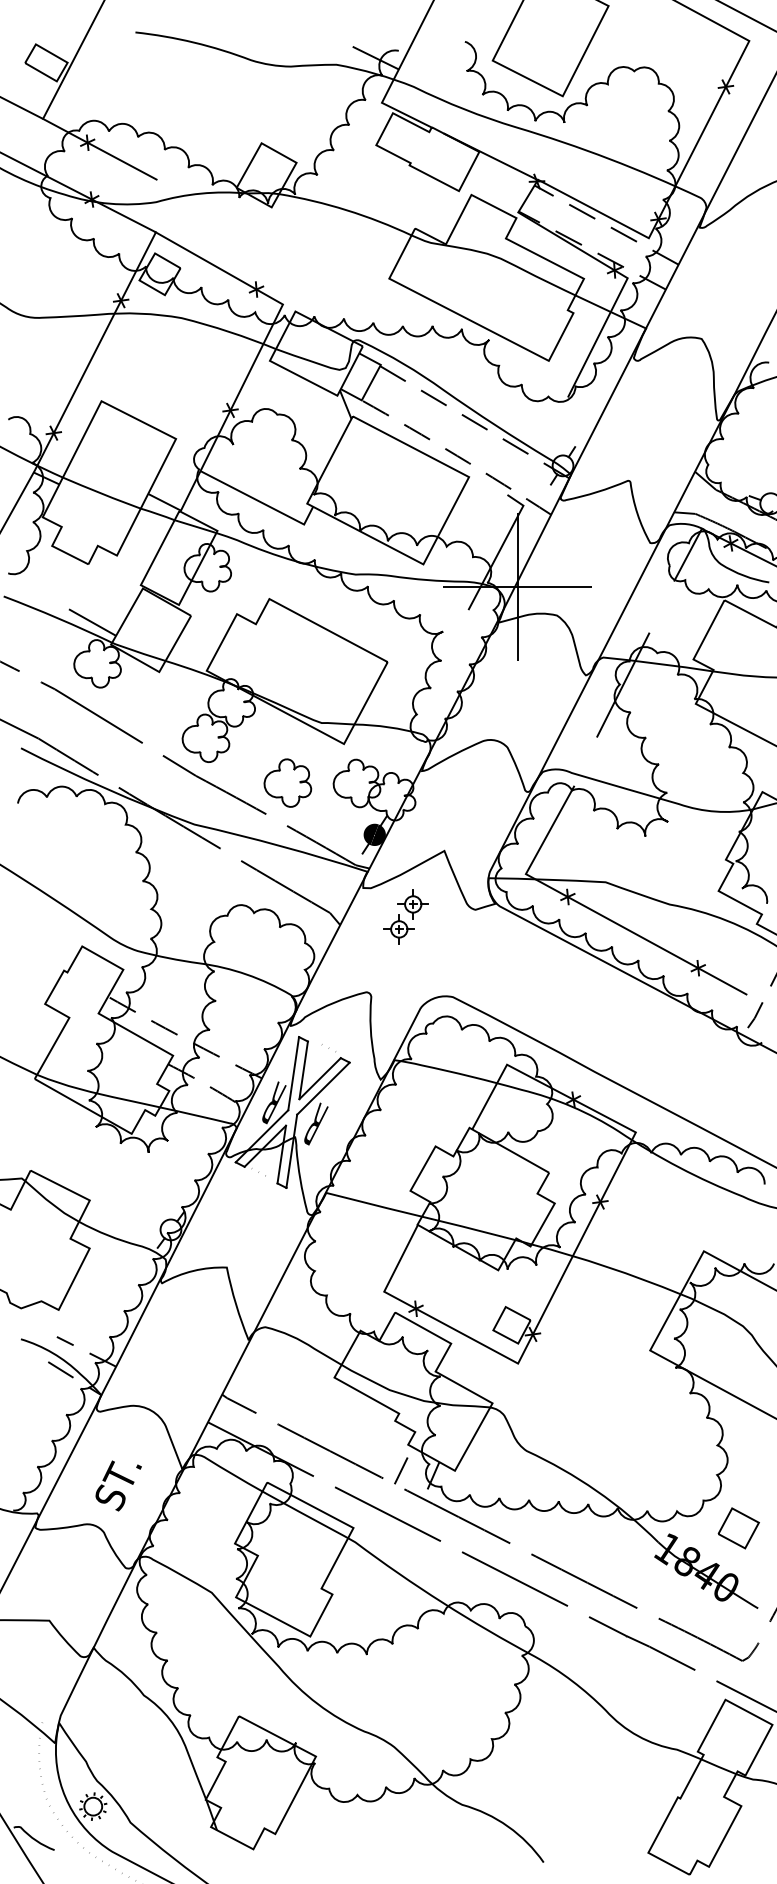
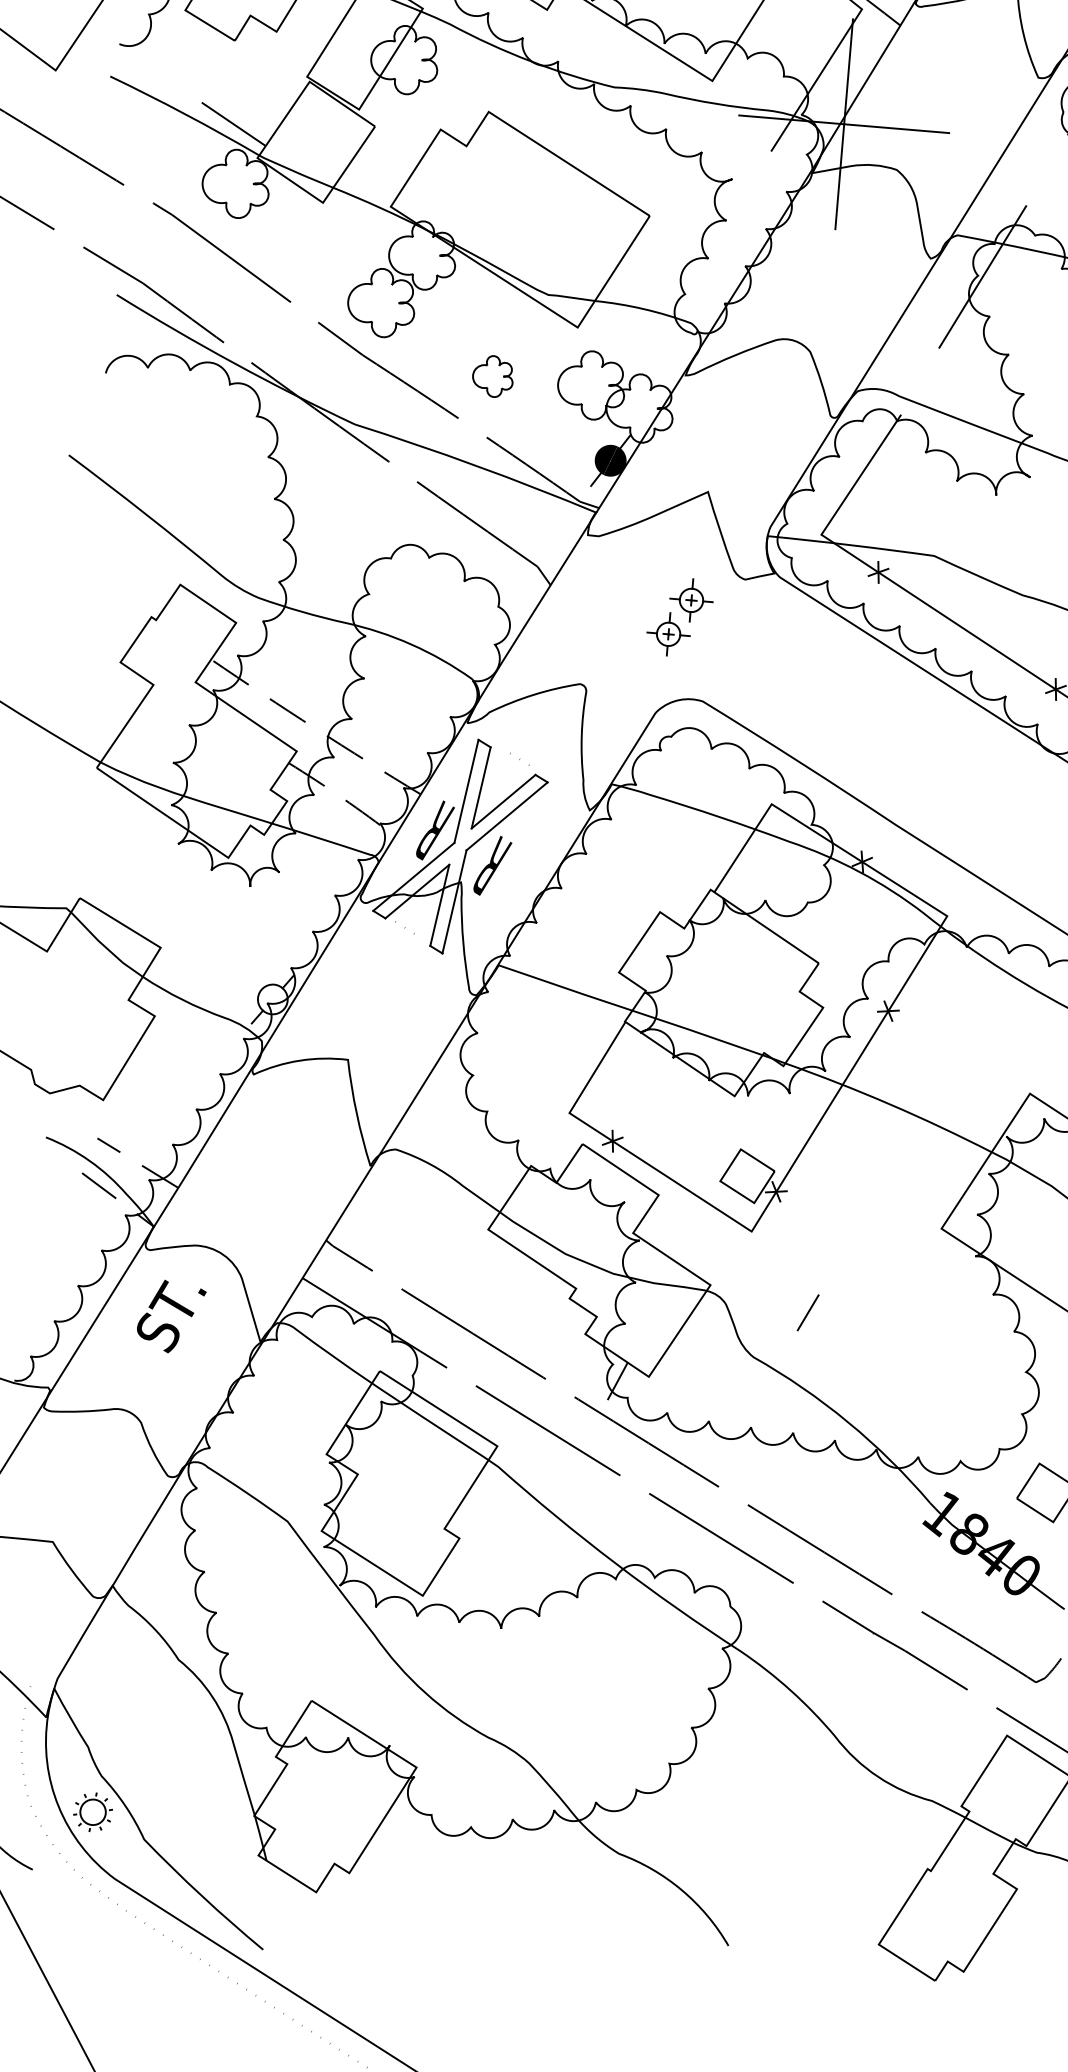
part: (287, 782) -> (492, 375), size x0.6
part: (405, 916) -> (679, 616), moved
line: (401, 1470) -> (808, 1312), moved
text: (118, 1485) -> (170, 1316), moved

